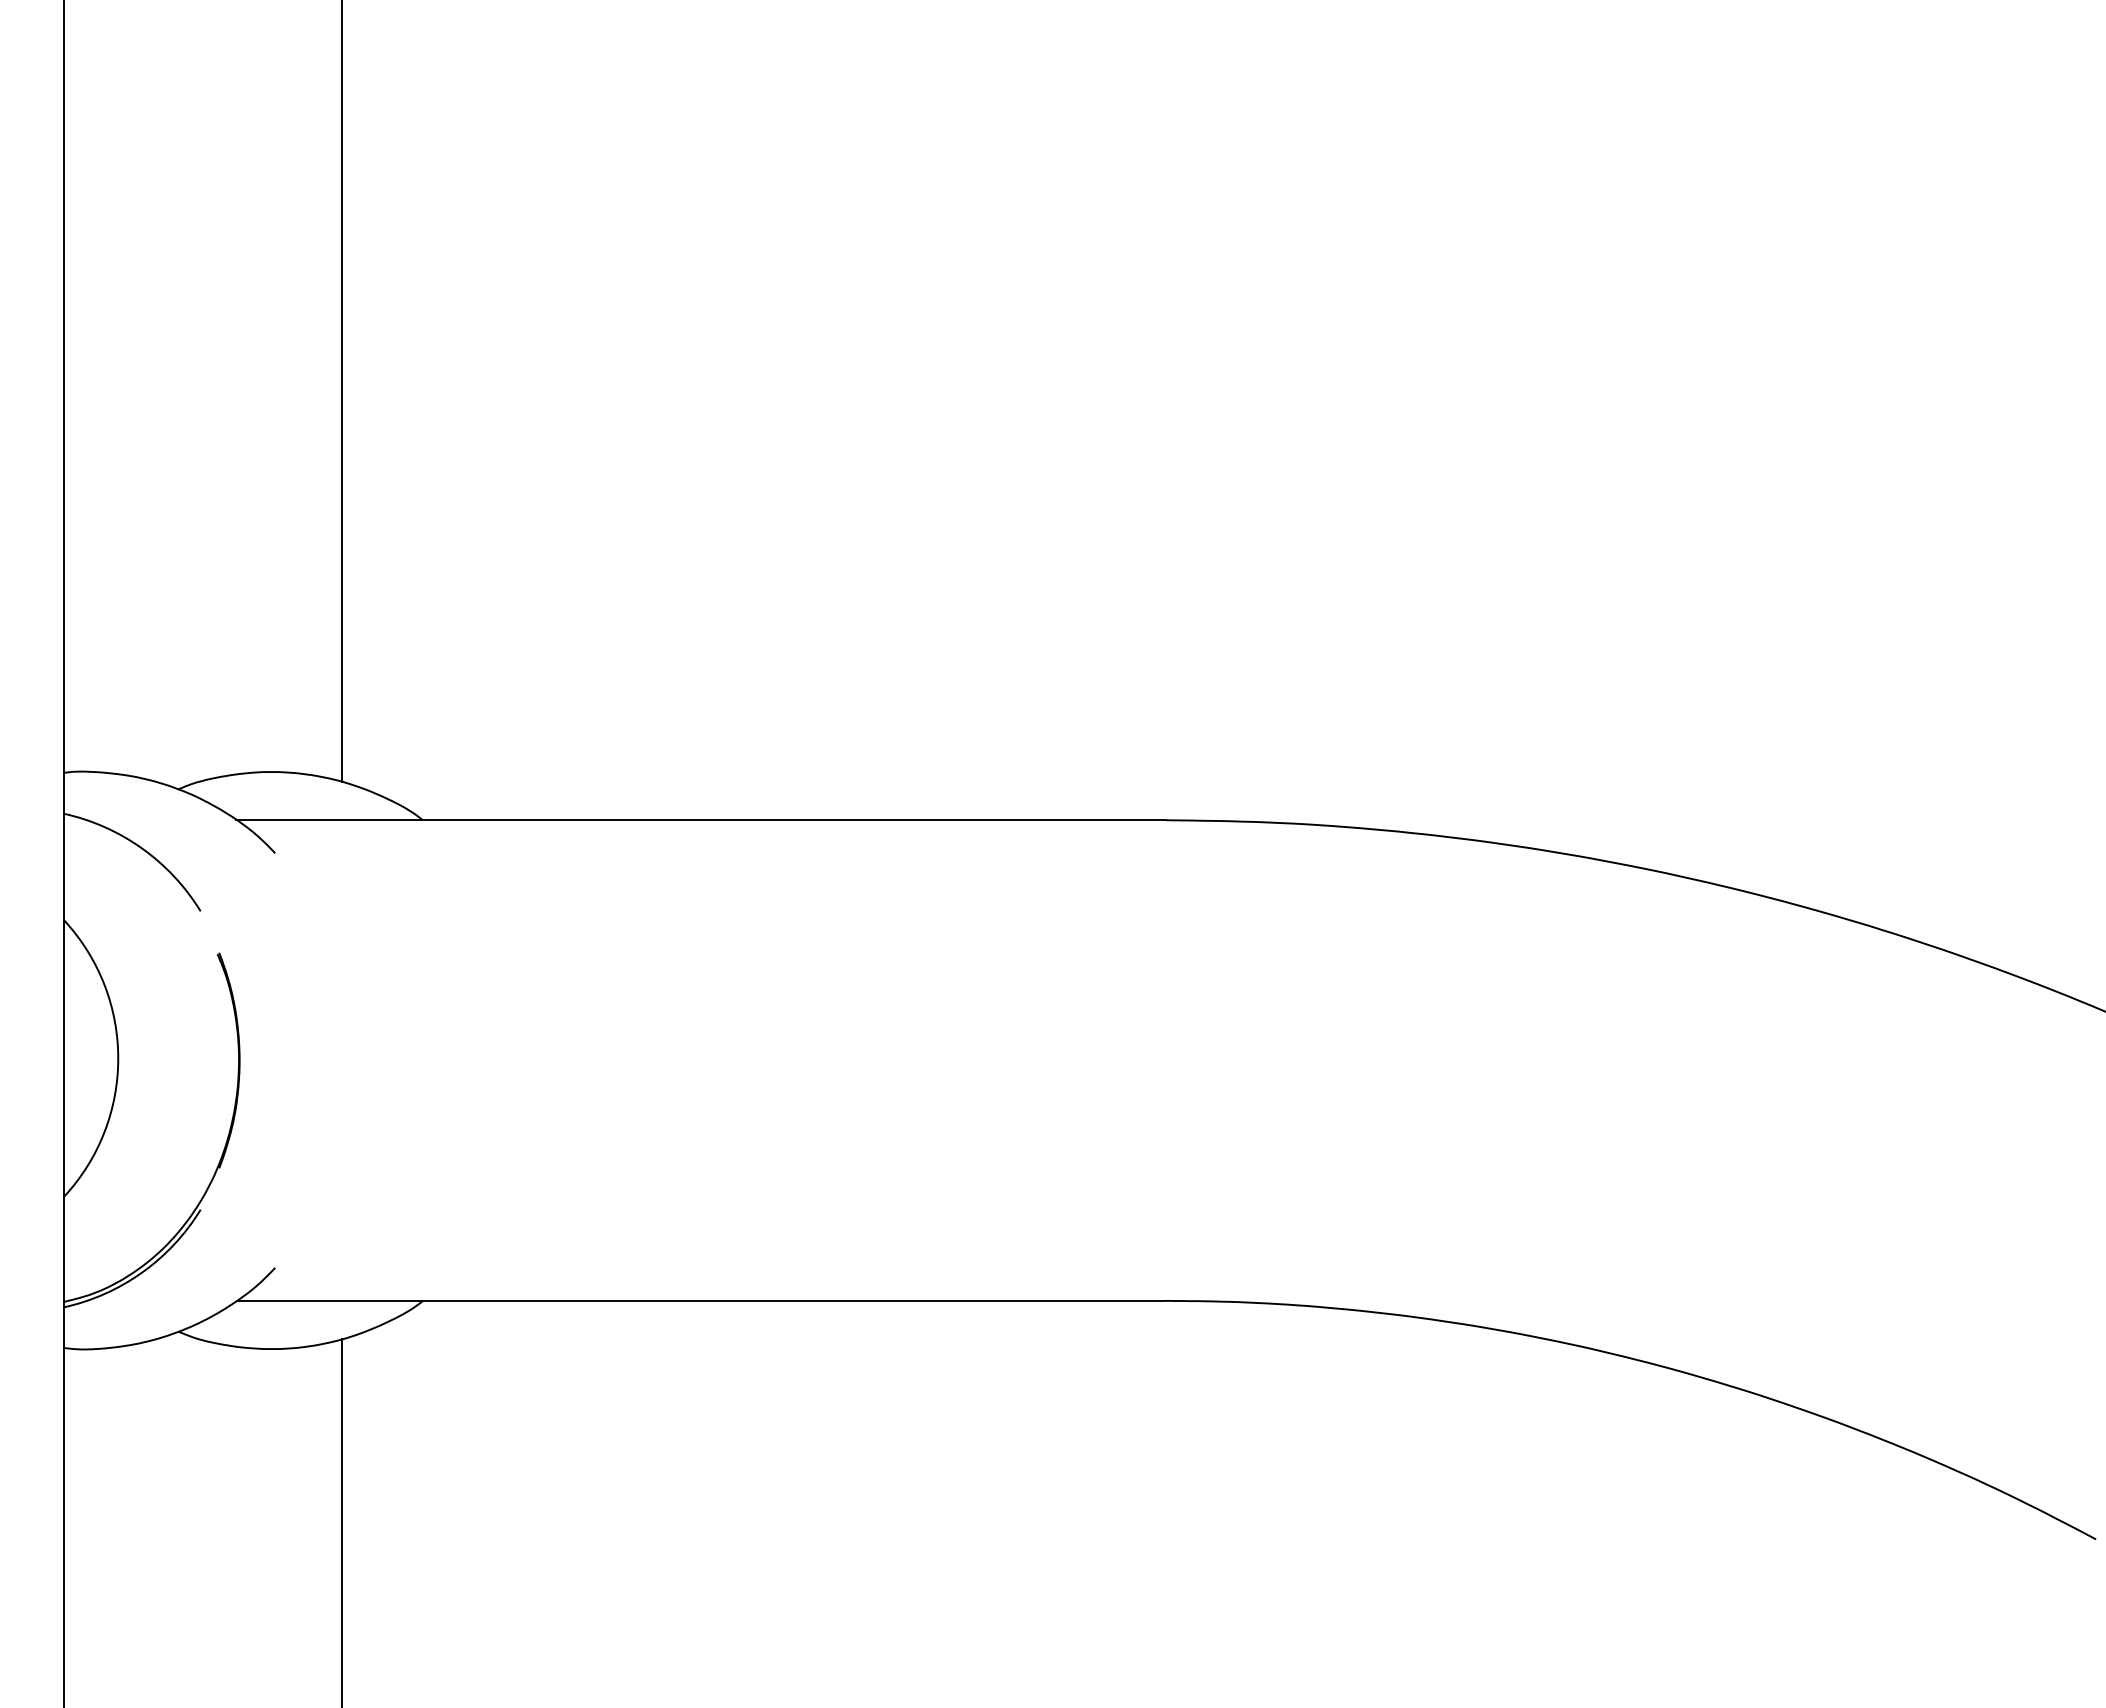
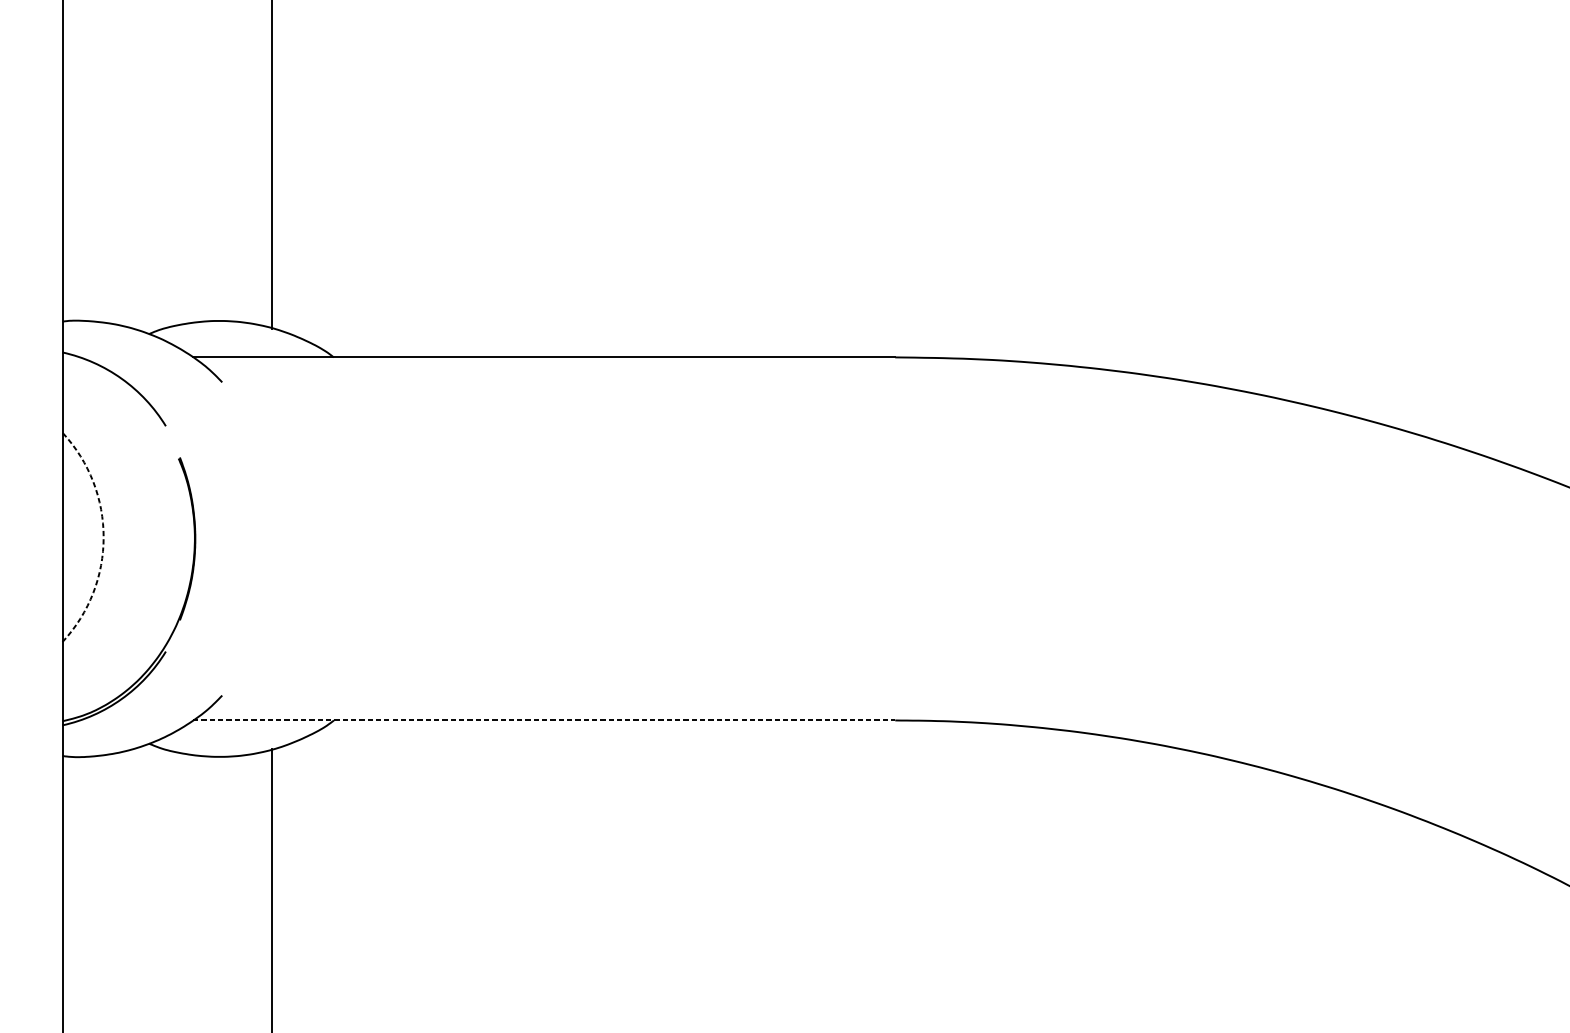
arc: (118, 1058) -> (103, 537), solid -> dashed
line: (701, 1300) -> (544, 720), solid -> dashed

